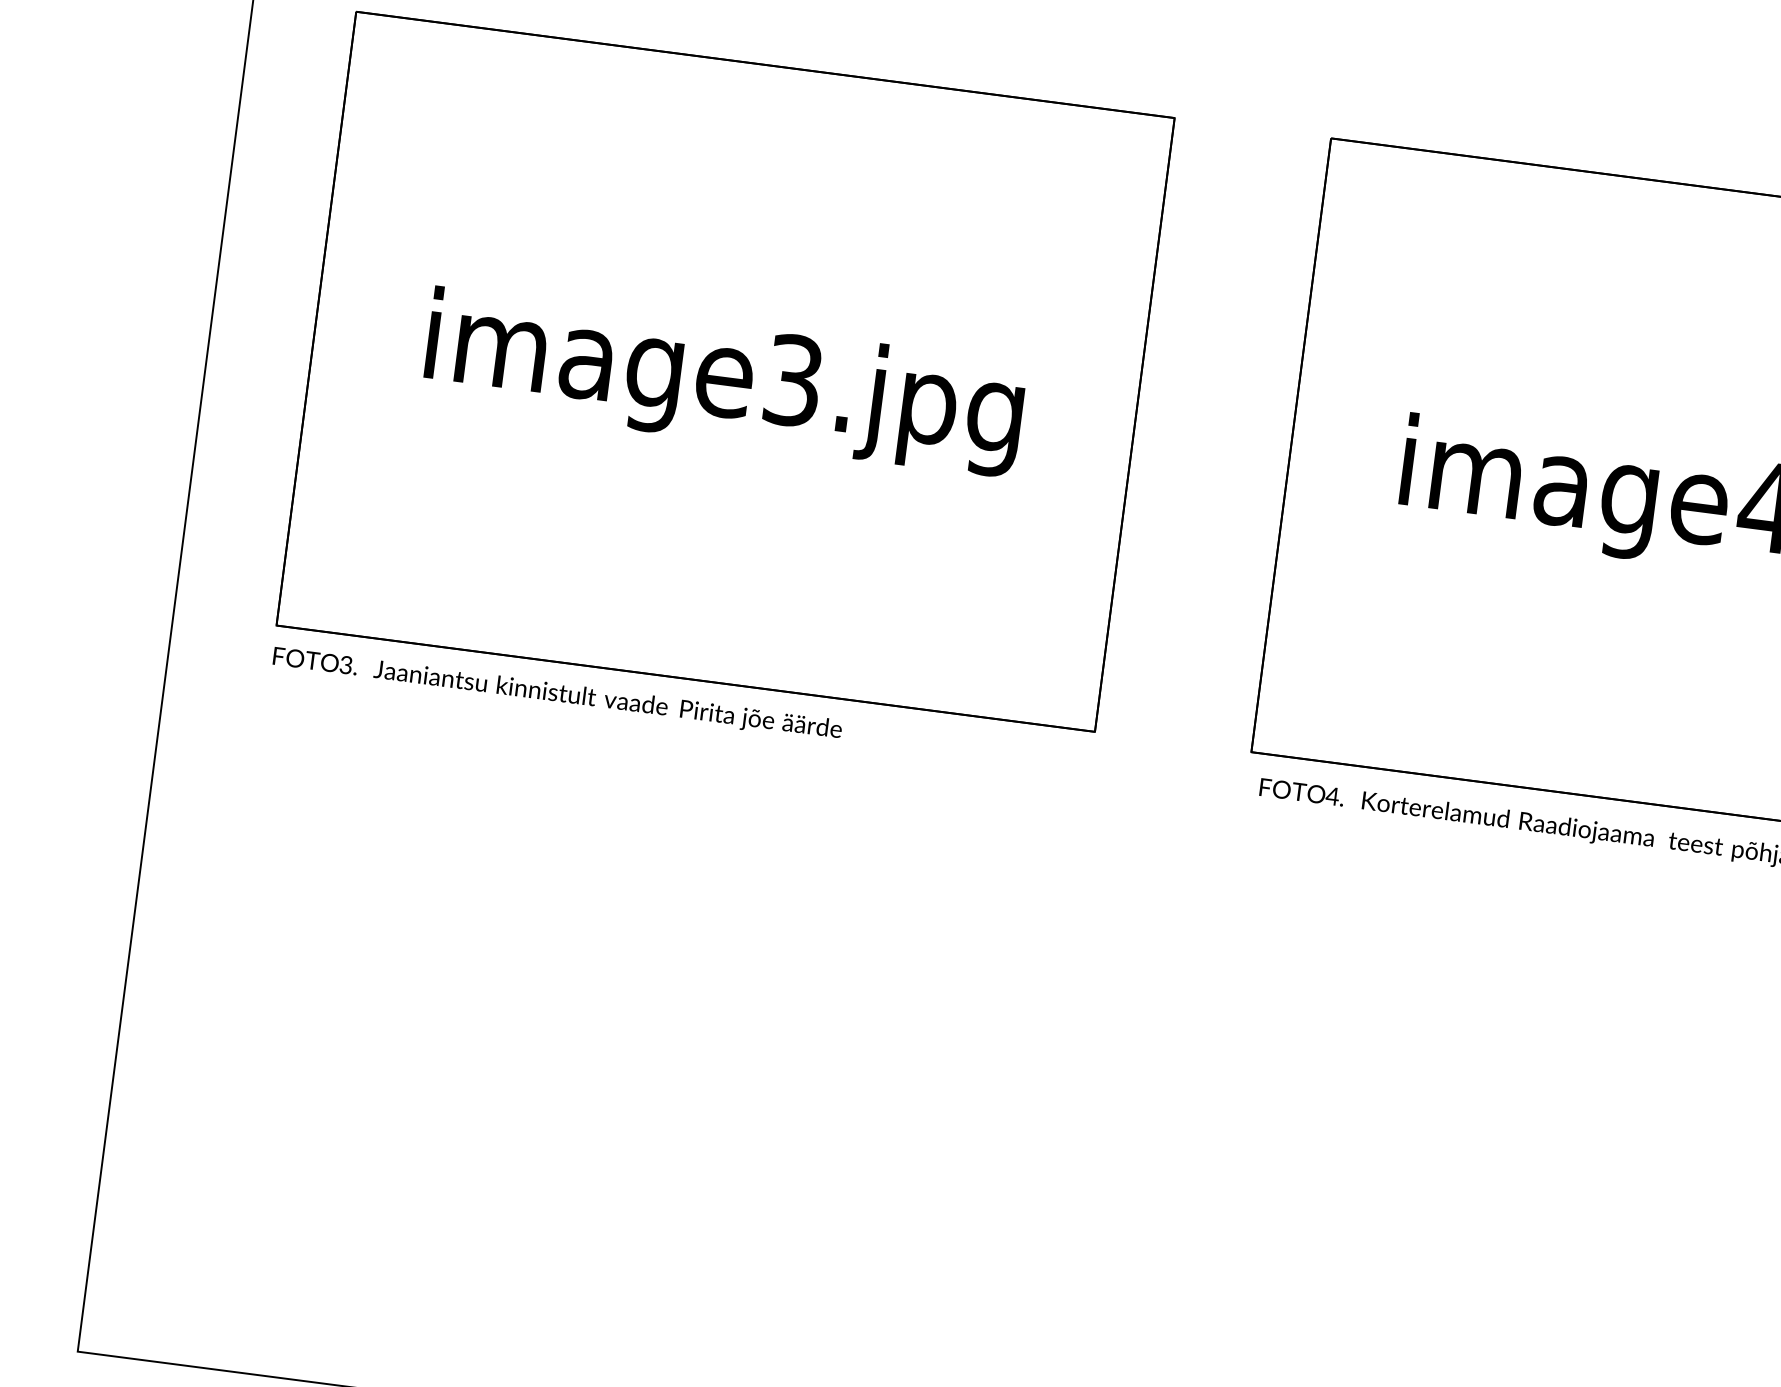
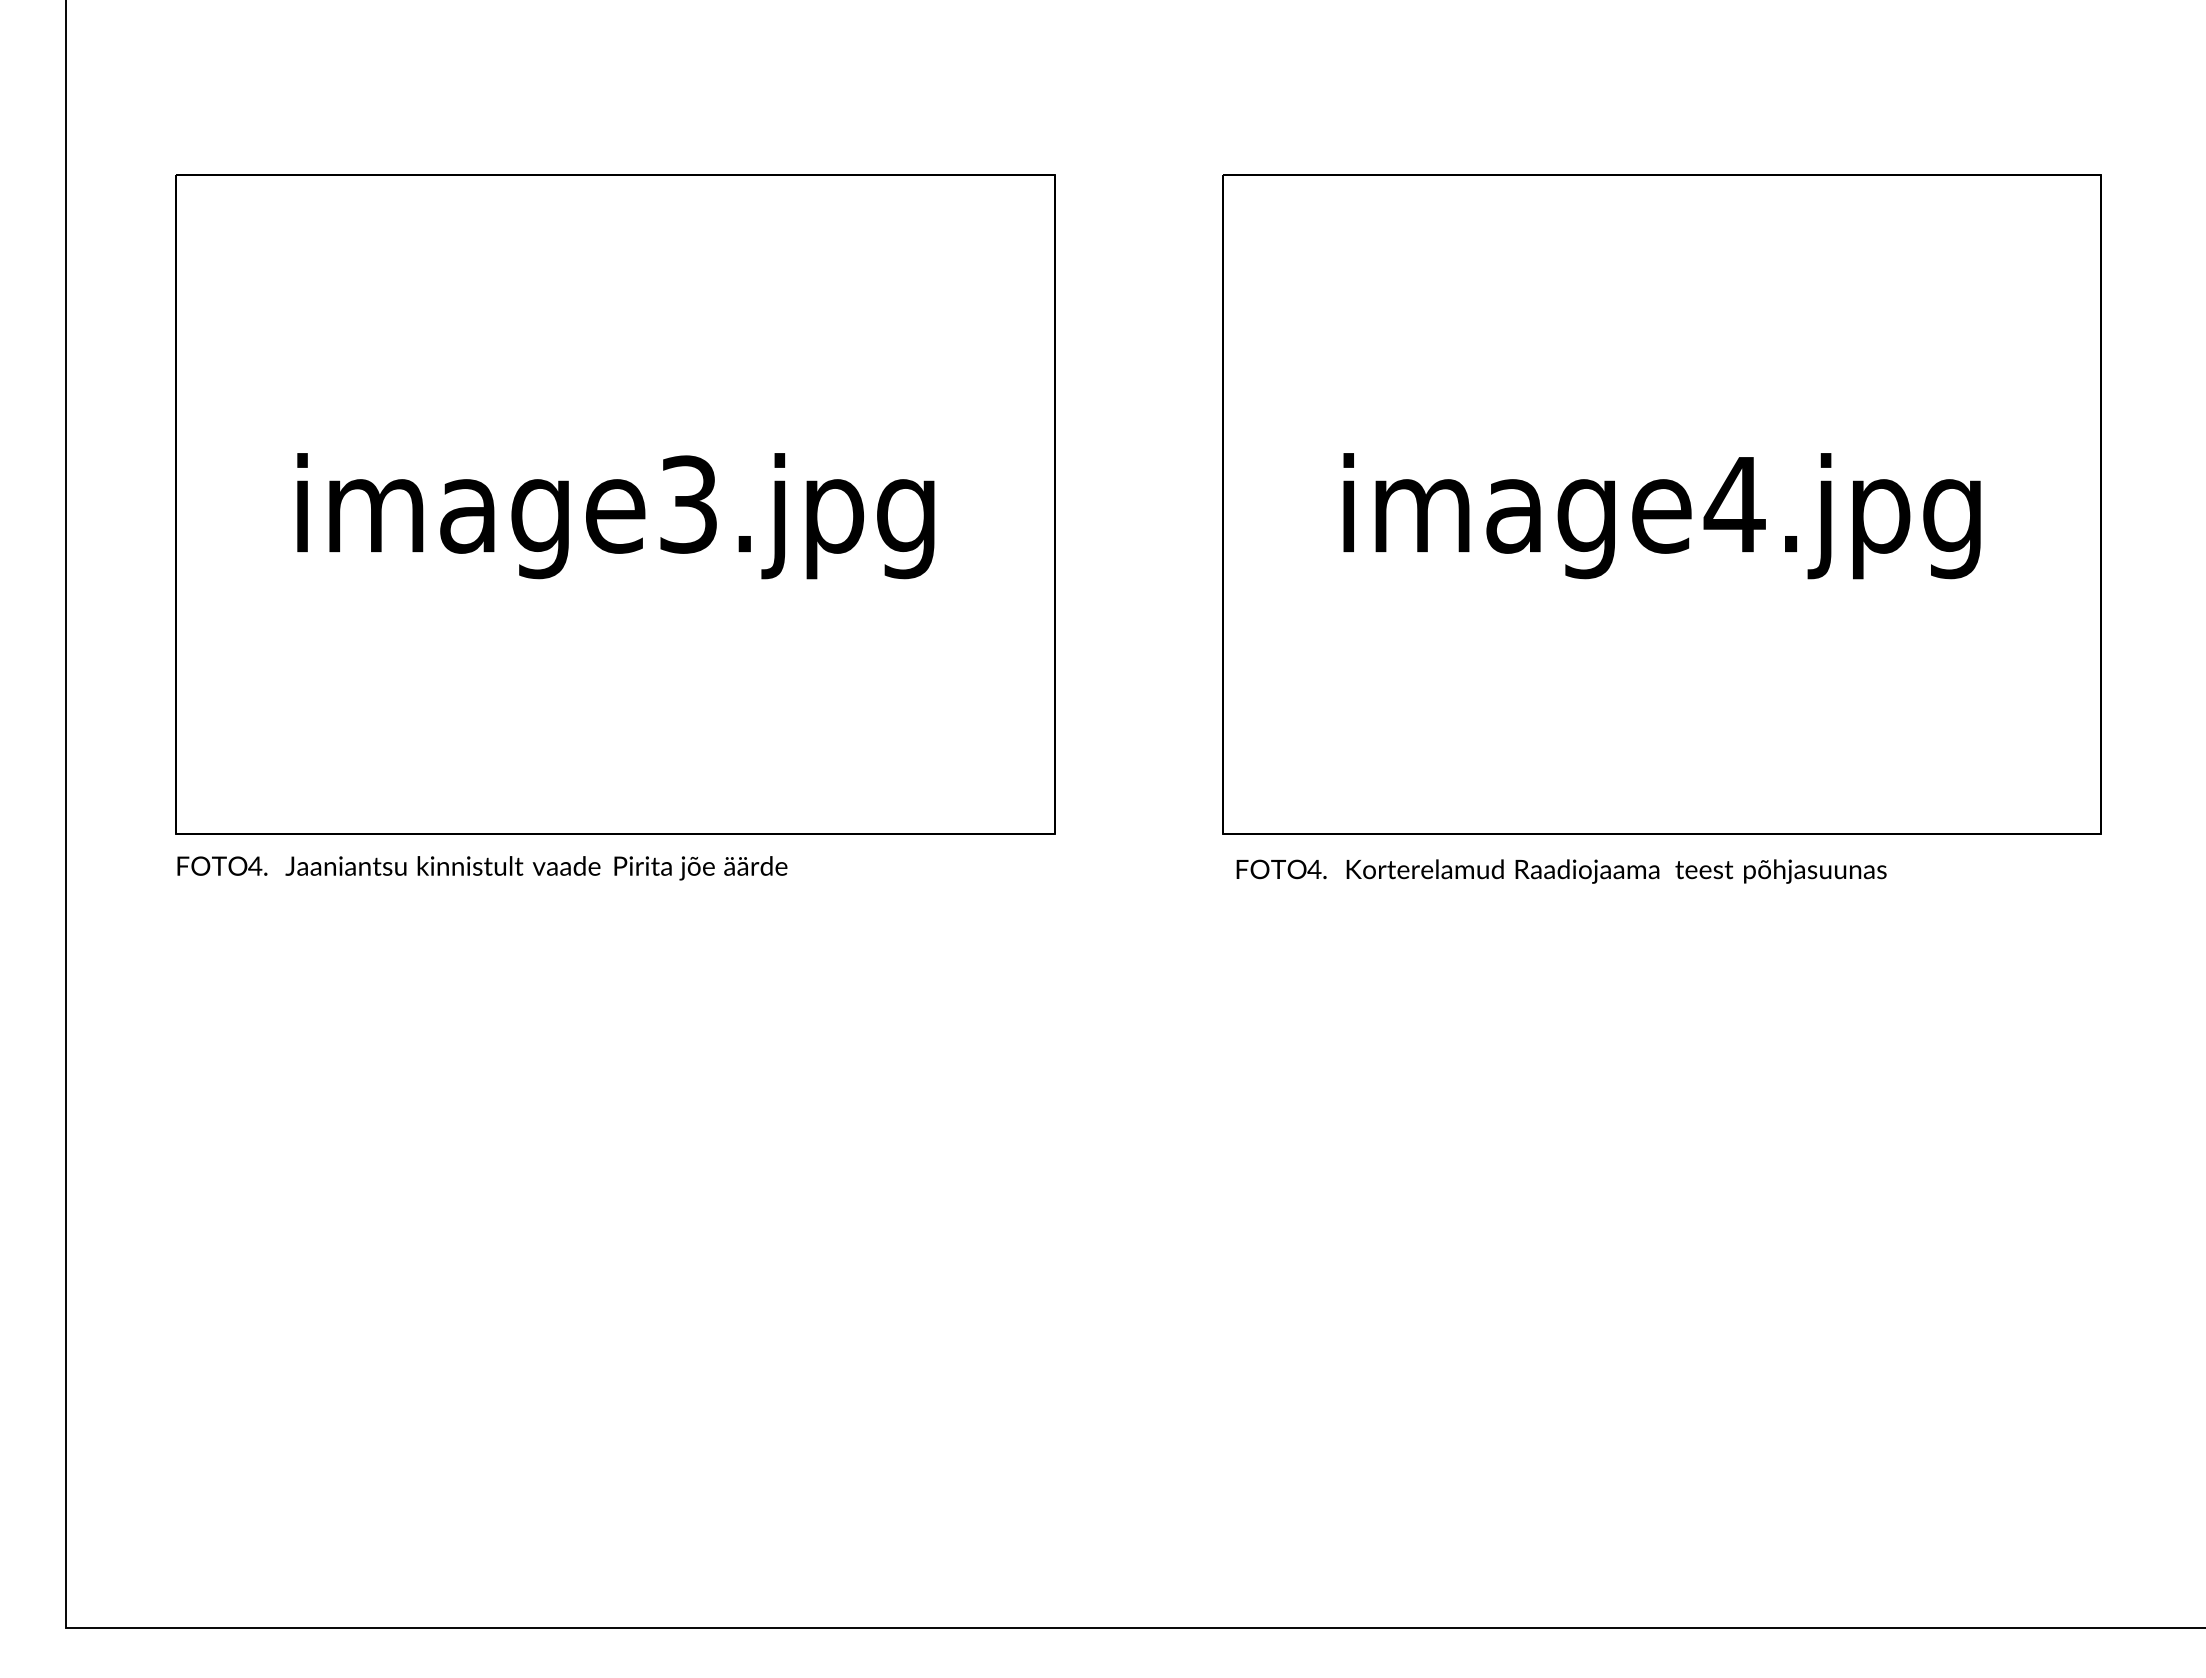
text: (346, 664) -> (255, 865), 3 -> 4

